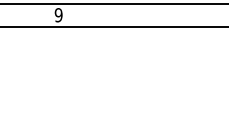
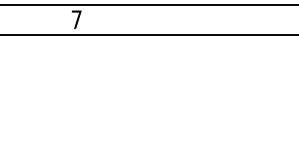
text: (58, 15) -> (76, 20), 9 -> 7

